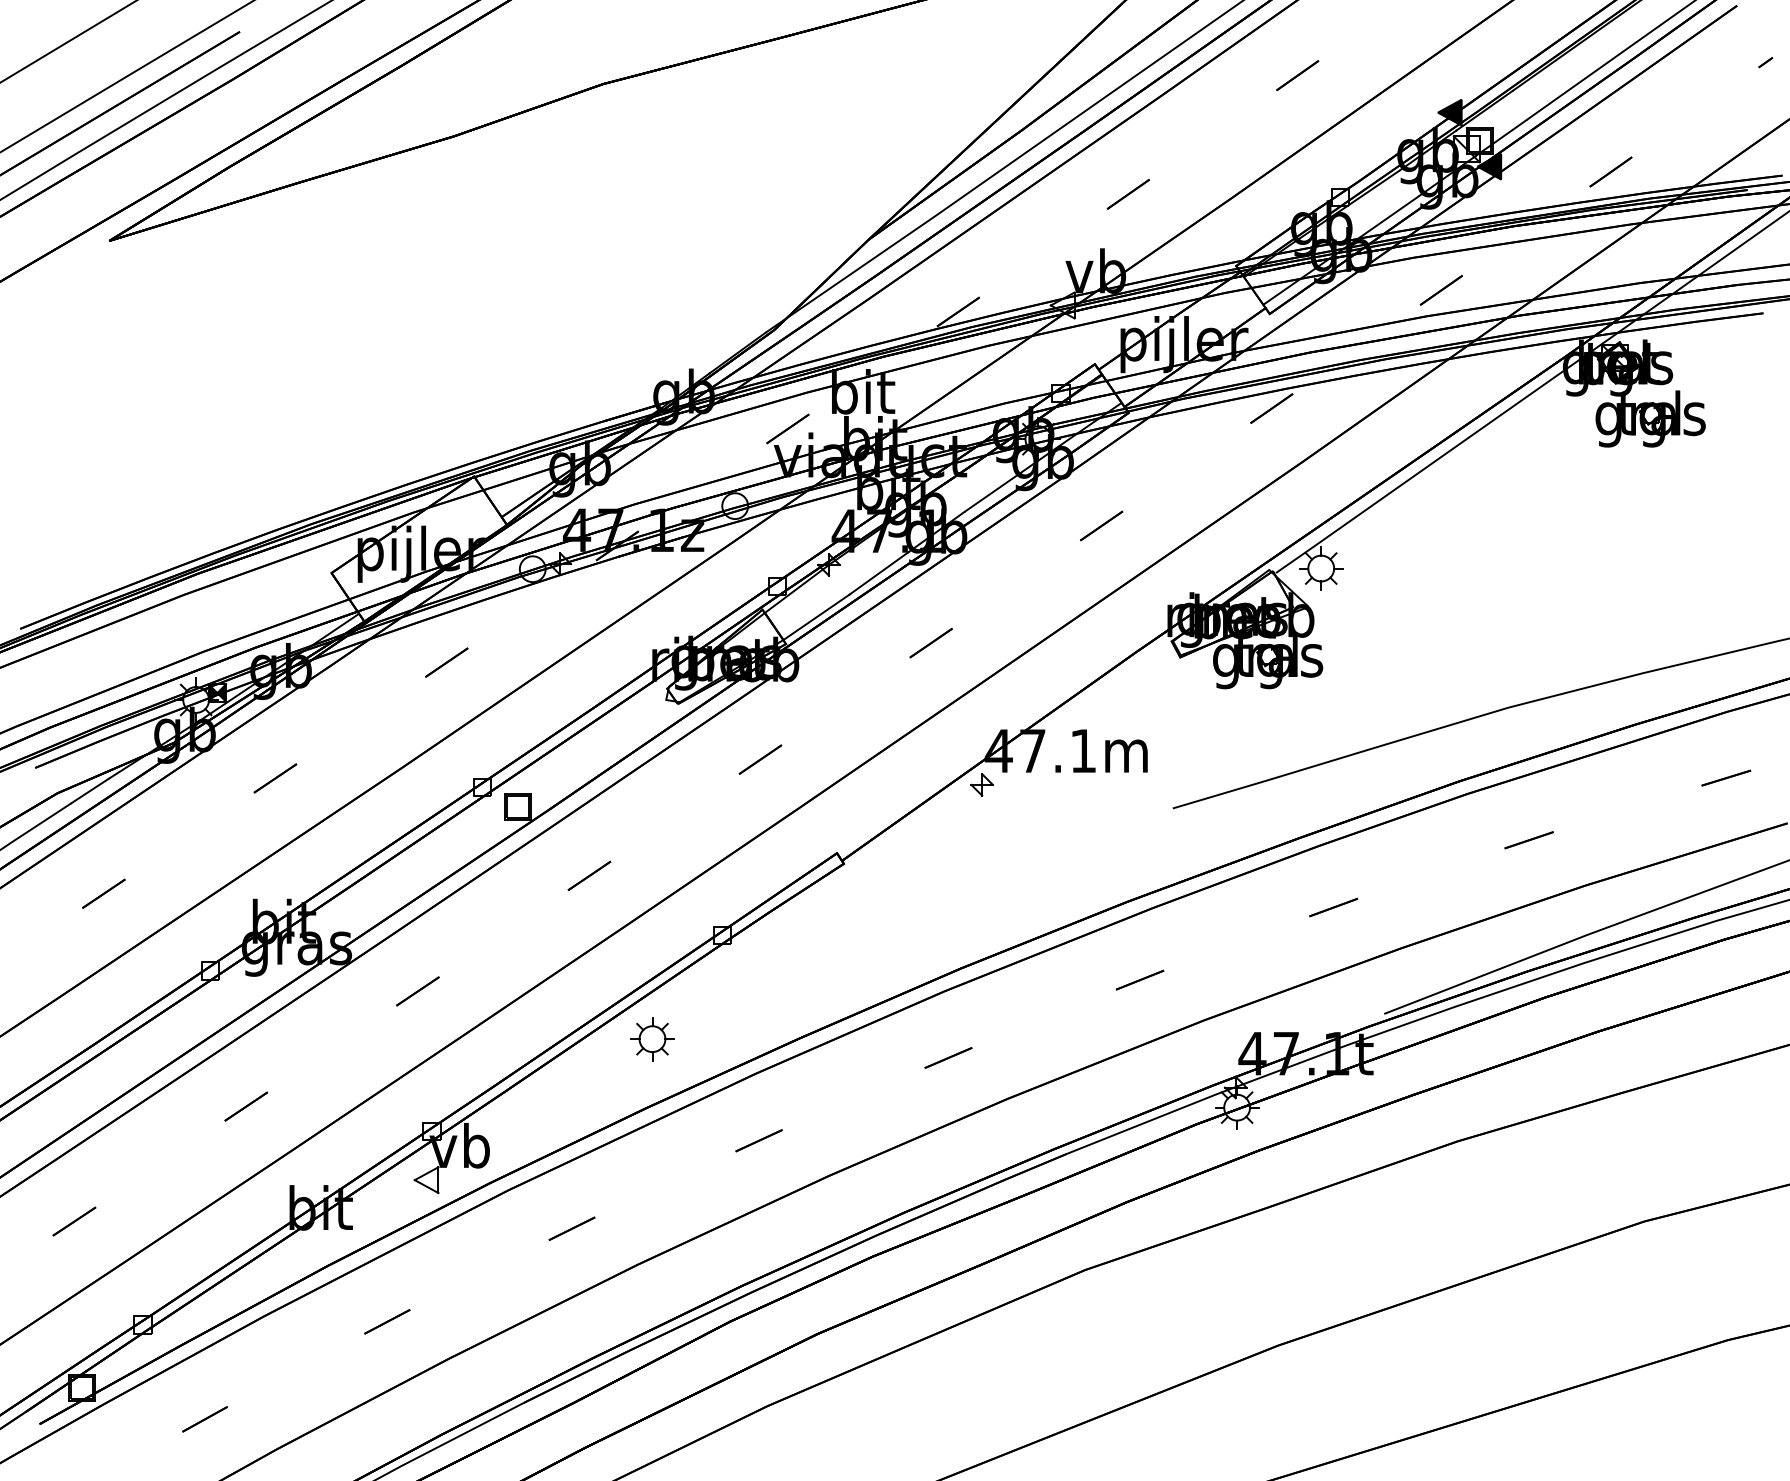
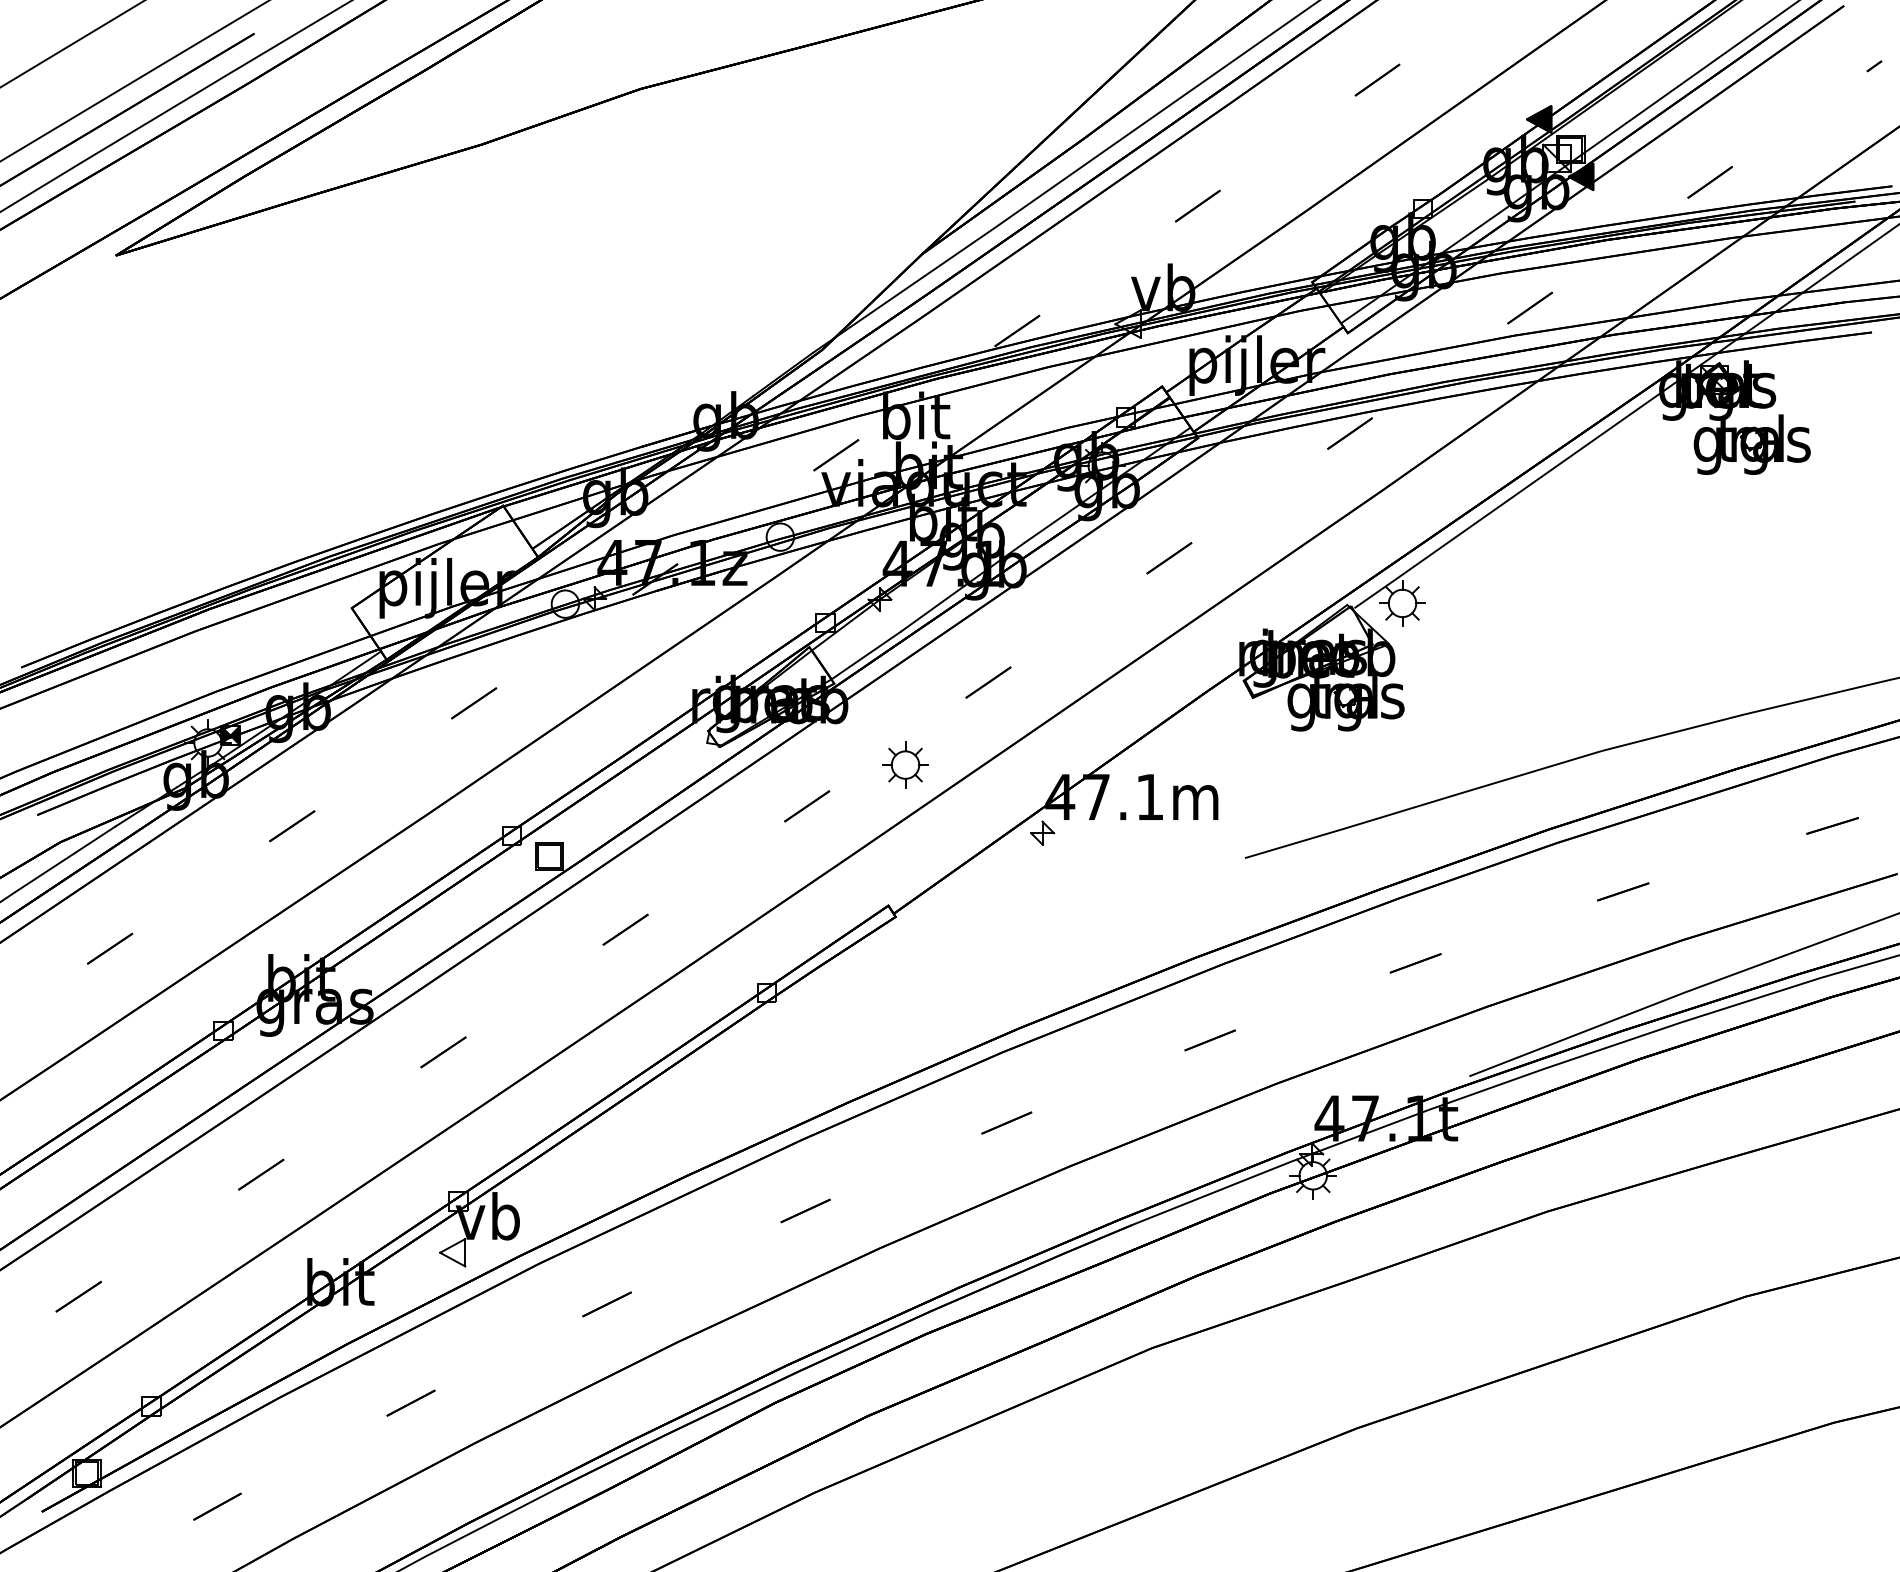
part: (652, 1038) -> (905, 764), moved

